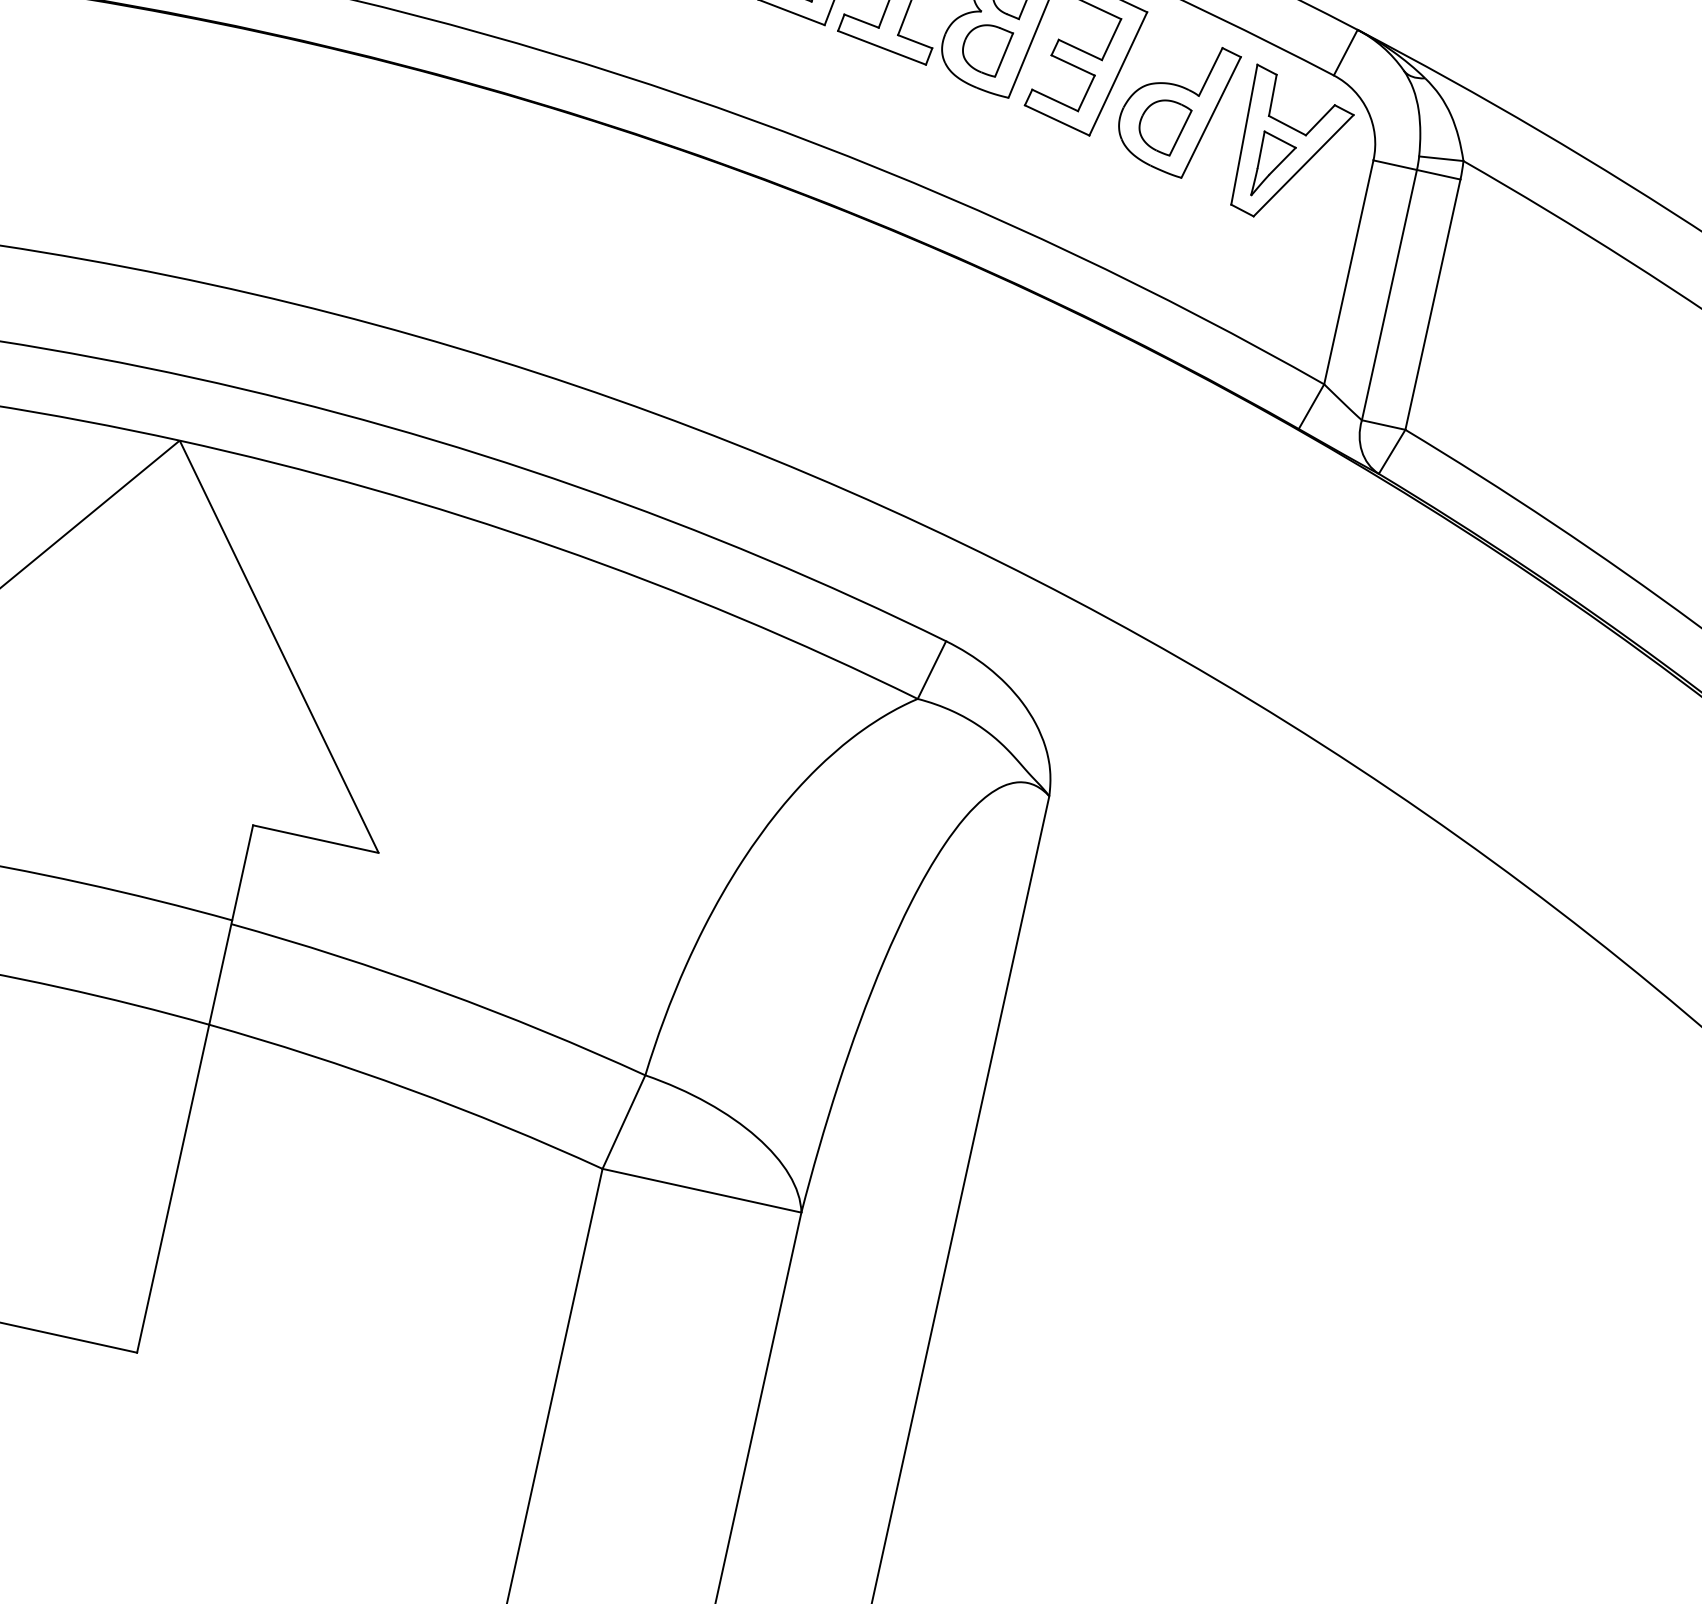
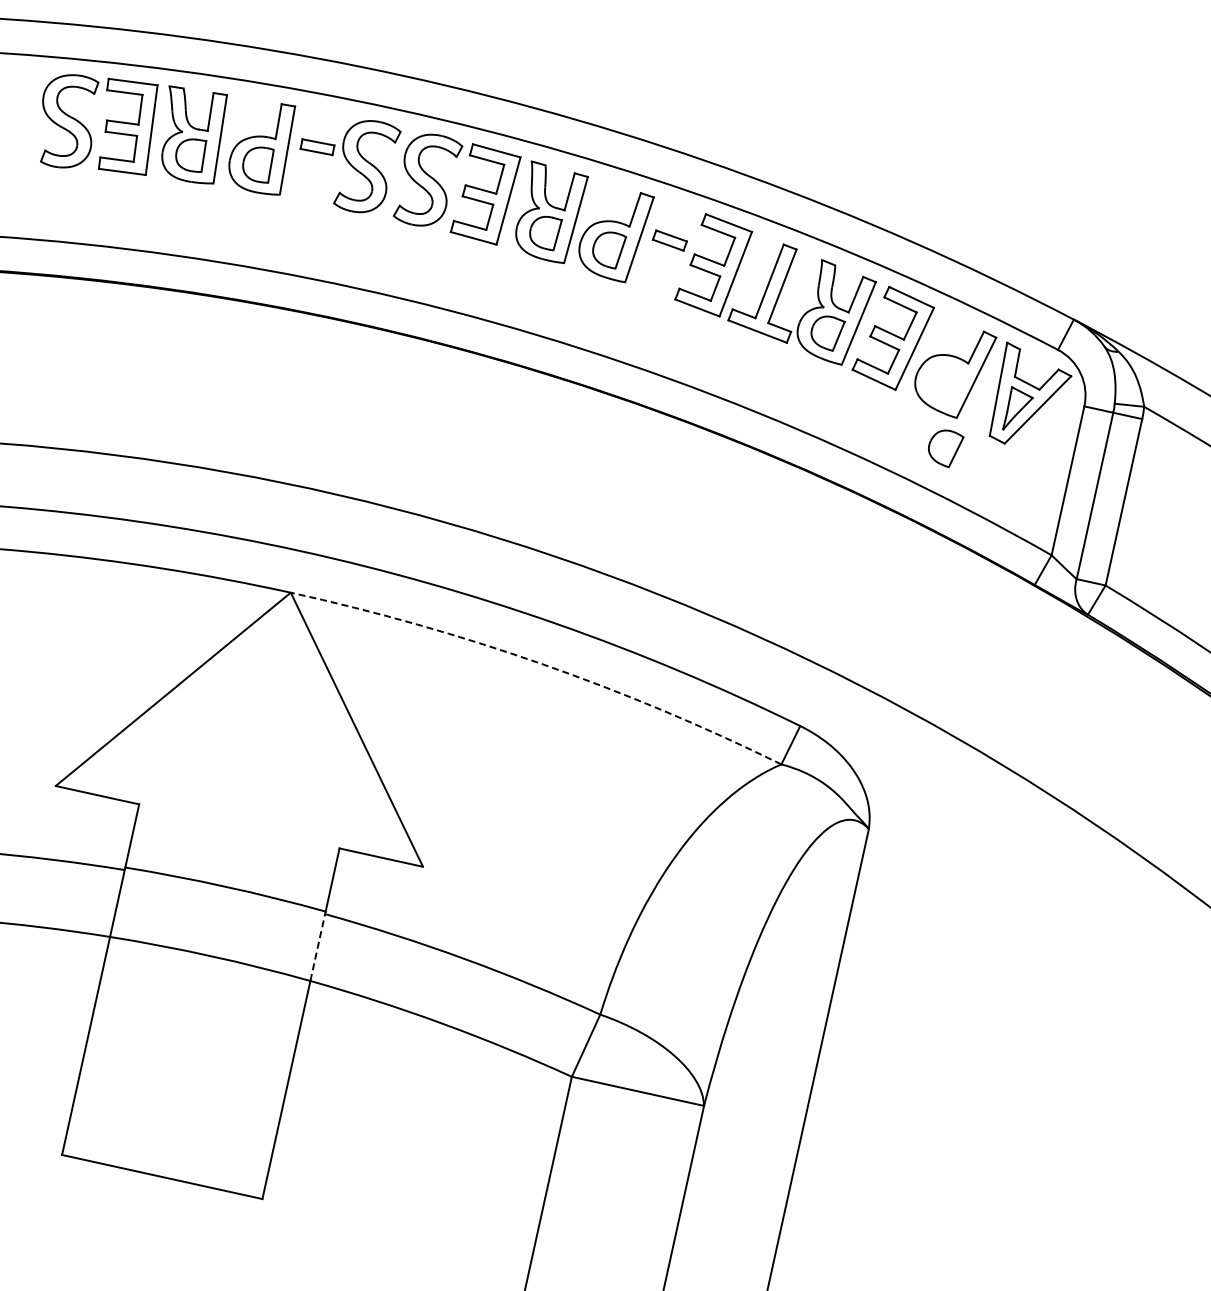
part: (1166, 127) -> (946, 448), moved
arc: (556, 547) -> (541, 663), solid -> dashed
line: (221, 972) -> (318, 946), solid -> dashed

